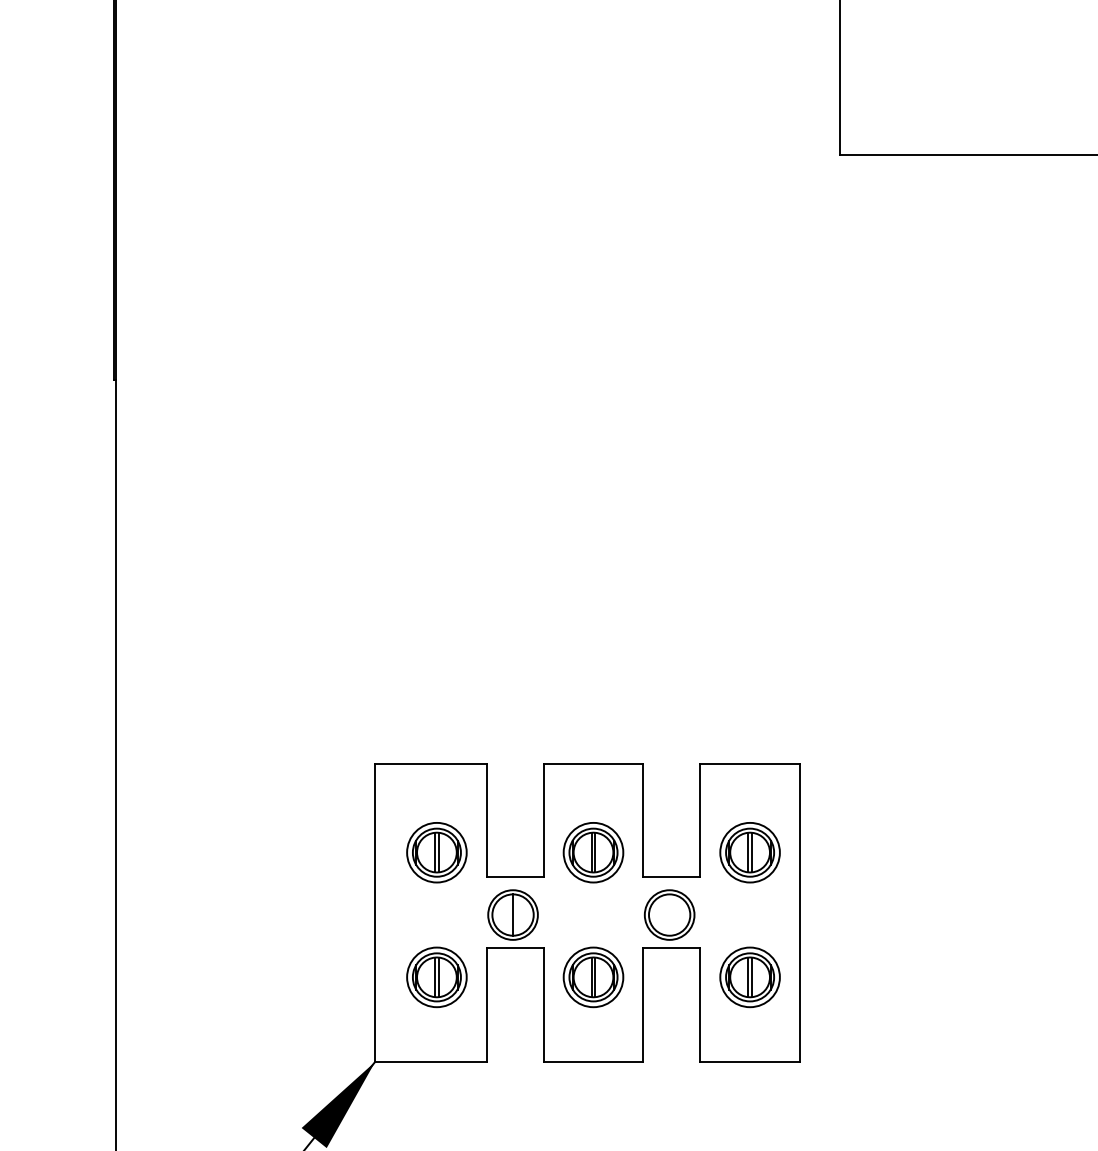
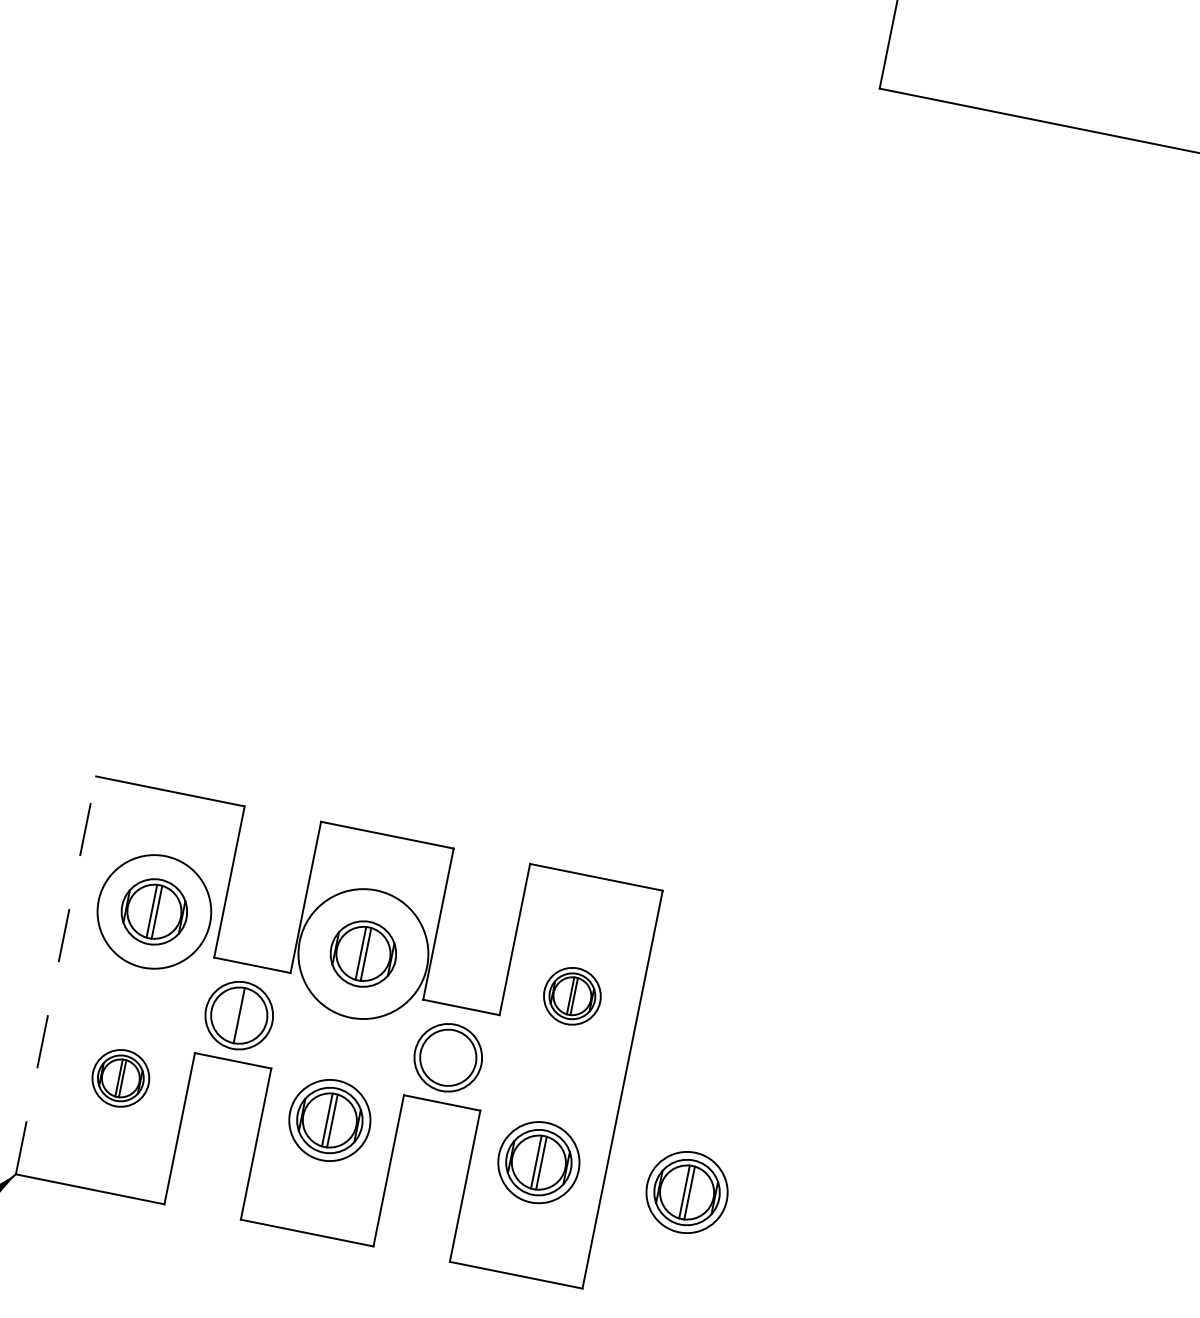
circle: (436, 852) -> (153, 911), size x1.4
circle: (593, 852) -> (363, 953), size x1.6
part: (749, 852) -> (571, 995), size x0.7
line: (375, 912) -> (56, 975), solid -> dashed
part: (436, 977) -> (120, 1078), size x0.7
part: (860, 977) -> (686, 1192), added

